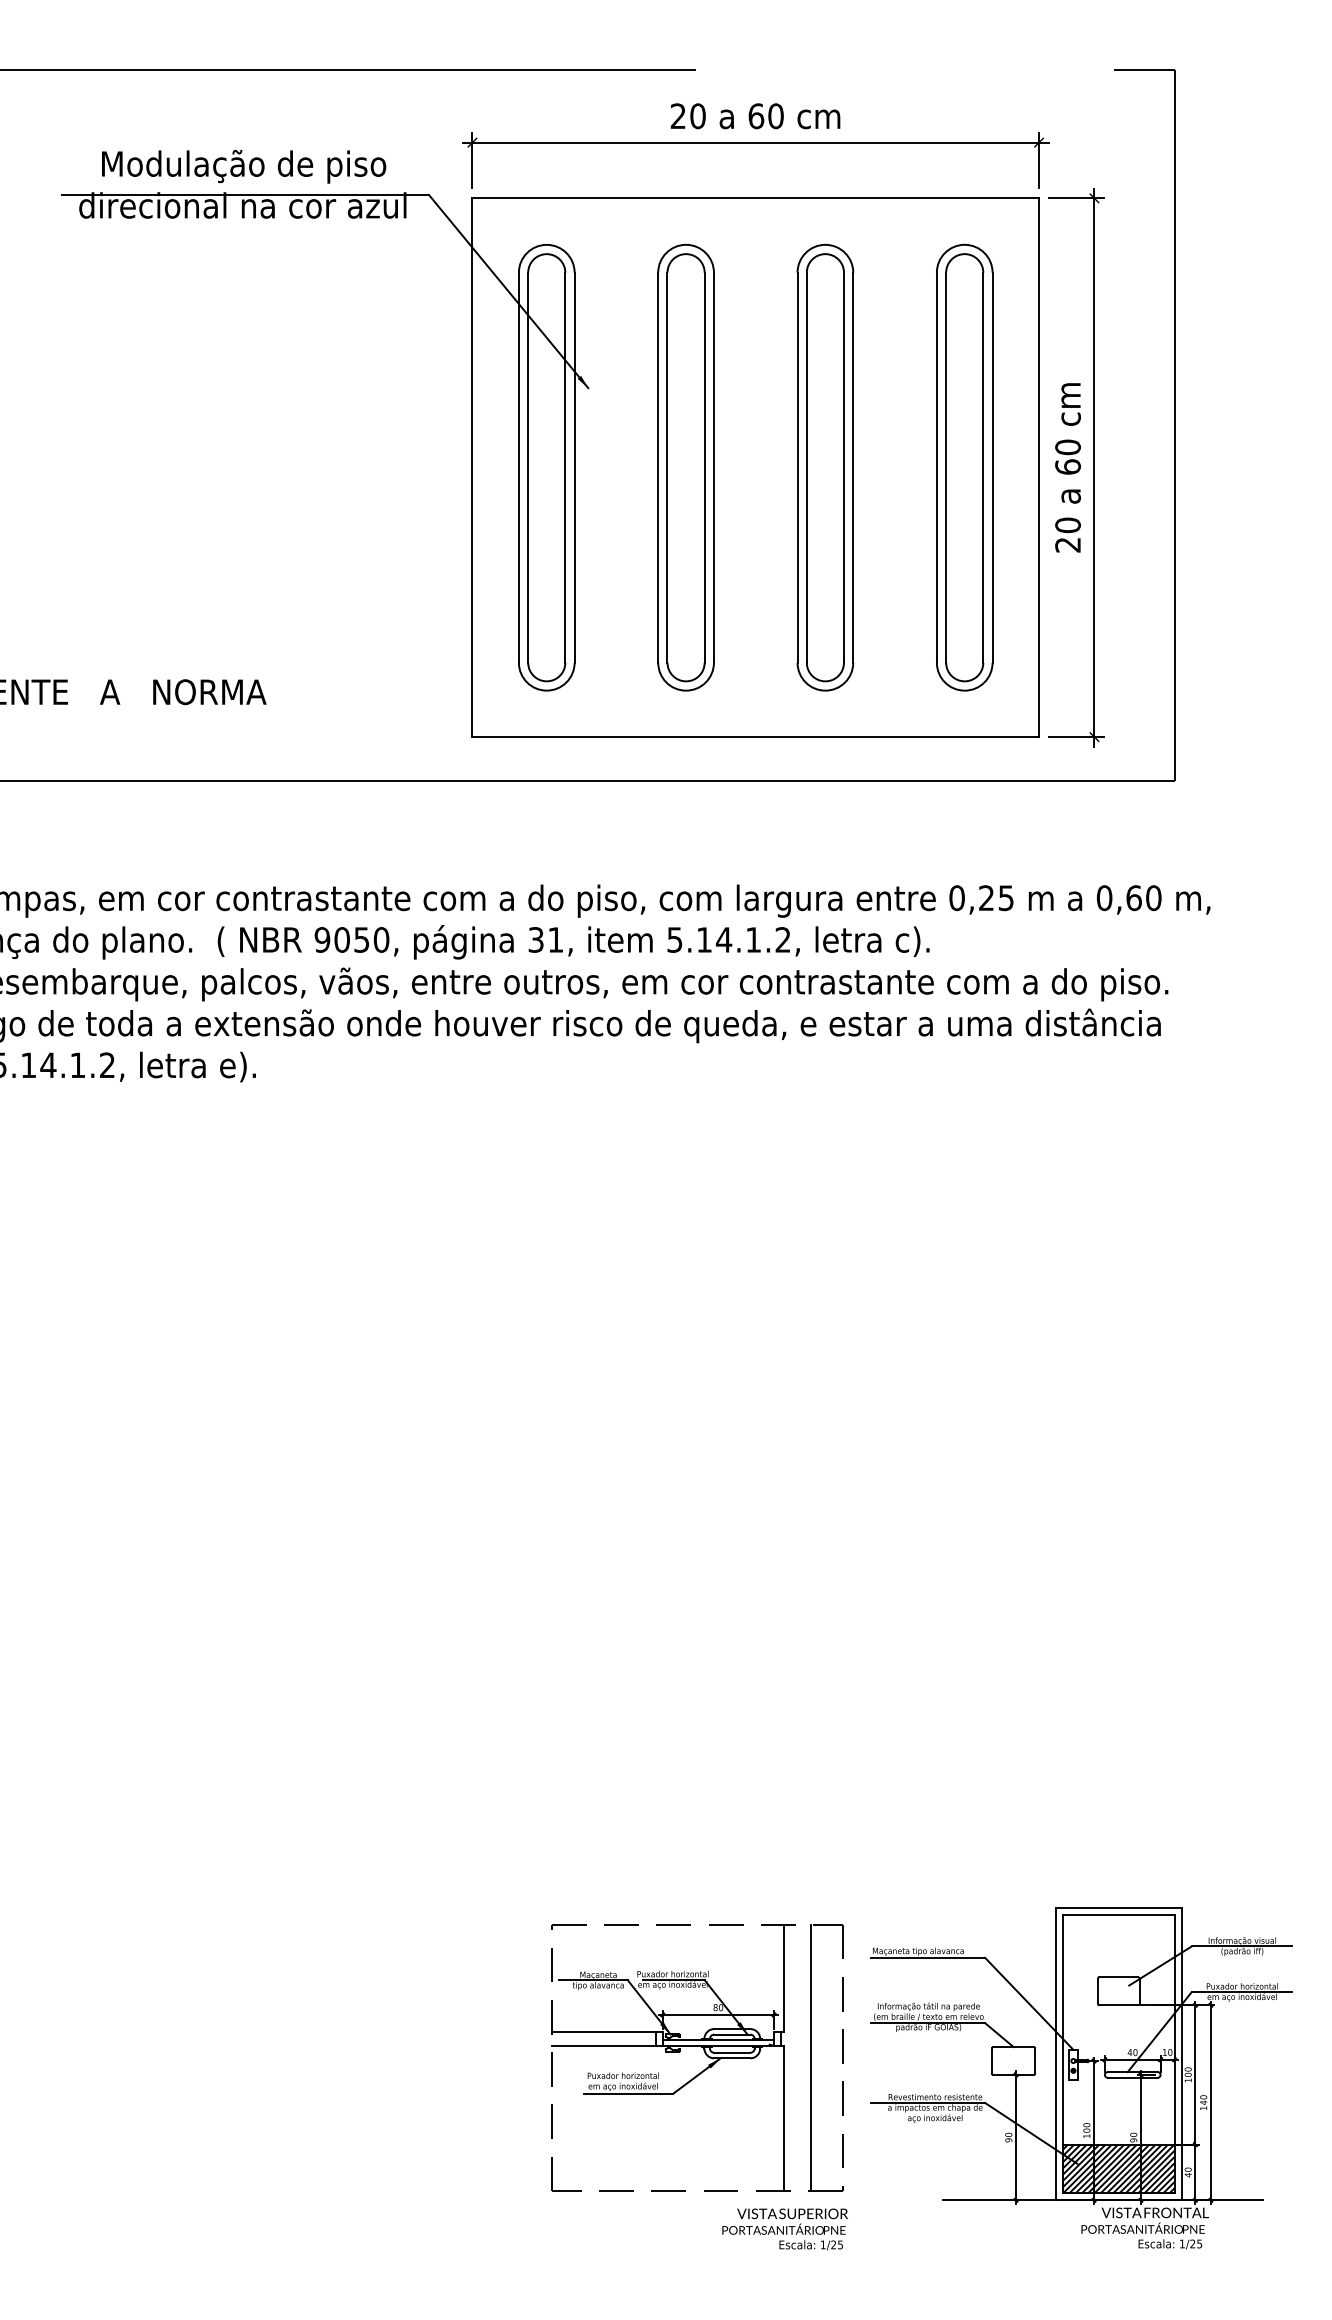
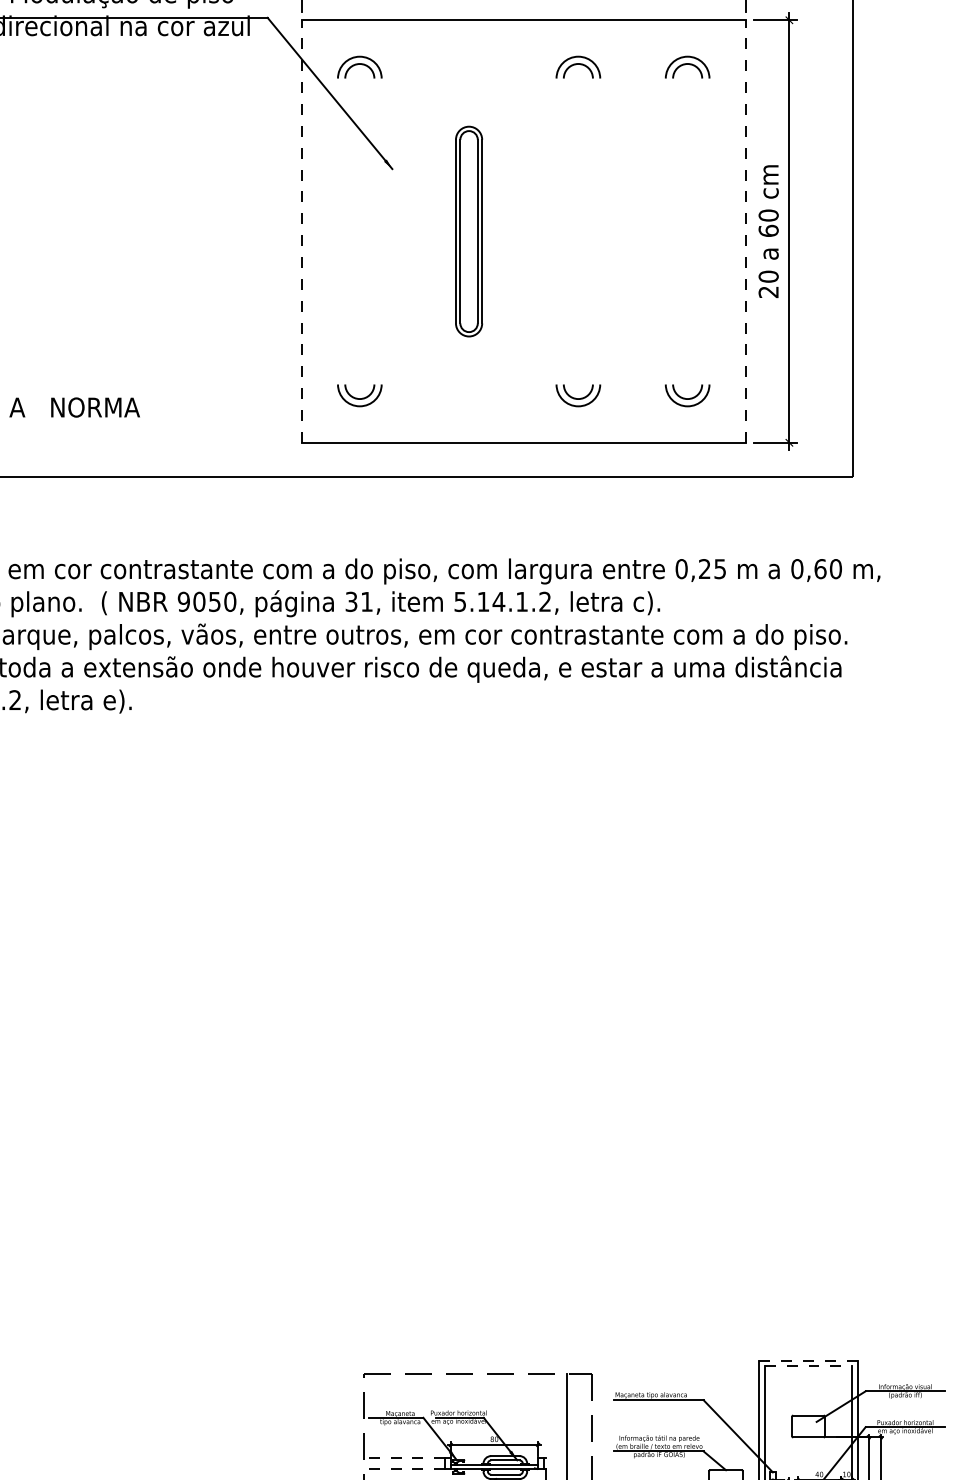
line: (472, 467) -> (301, 231), solid -> dashed
line: (518, 467) -> (337, 231), removed
line: (528, 467) -> (345, 231), removed
line: (565, 467) -> (374, 231), removed
line: (574, 467) -> (381, 231), removed
part: (685, 467) -> (468, 231), size x0.6
line: (797, 467) -> (556, 231), removed
line: (806, 467) -> (563, 231), removed
line: (843, 467) -> (592, 231), removed
line: (853, 467) -> (600, 231), removed
line: (936, 467) -> (665, 231), removed
line: (946, 467) -> (673, 231), removed
line: (983, 467) -> (702, 231), removed
line: (992, 467) -> (709, 231), removed
line: (1039, 467) -> (746, 231), solid -> dashed
line: (1118, 1907) -> (808, 1360), solid -> dashed
line: (1118, 1914) -> (808, 1366), solid -> dashed
line: (783, 1977) -> (545, 1415), removed
line: (603, 2031) -> (404, 1457), solid -> dashed
line: (603, 2045) -> (404, 1468), solid -> dashed

